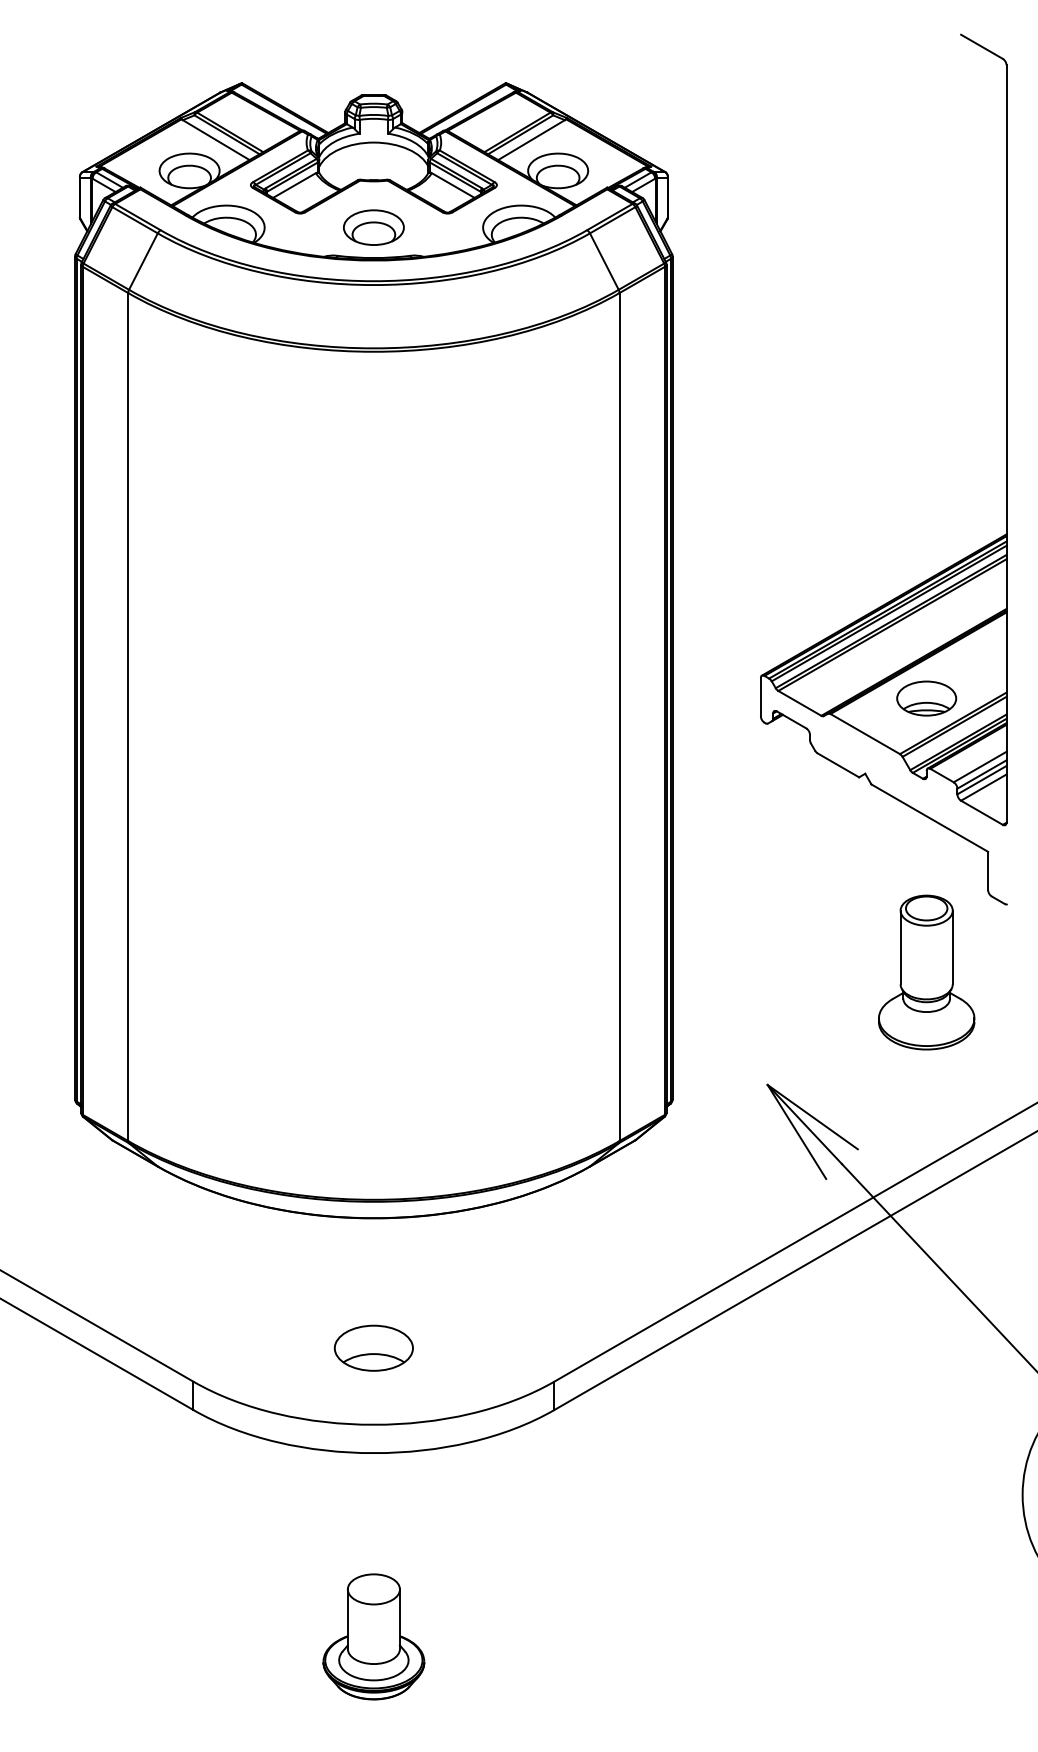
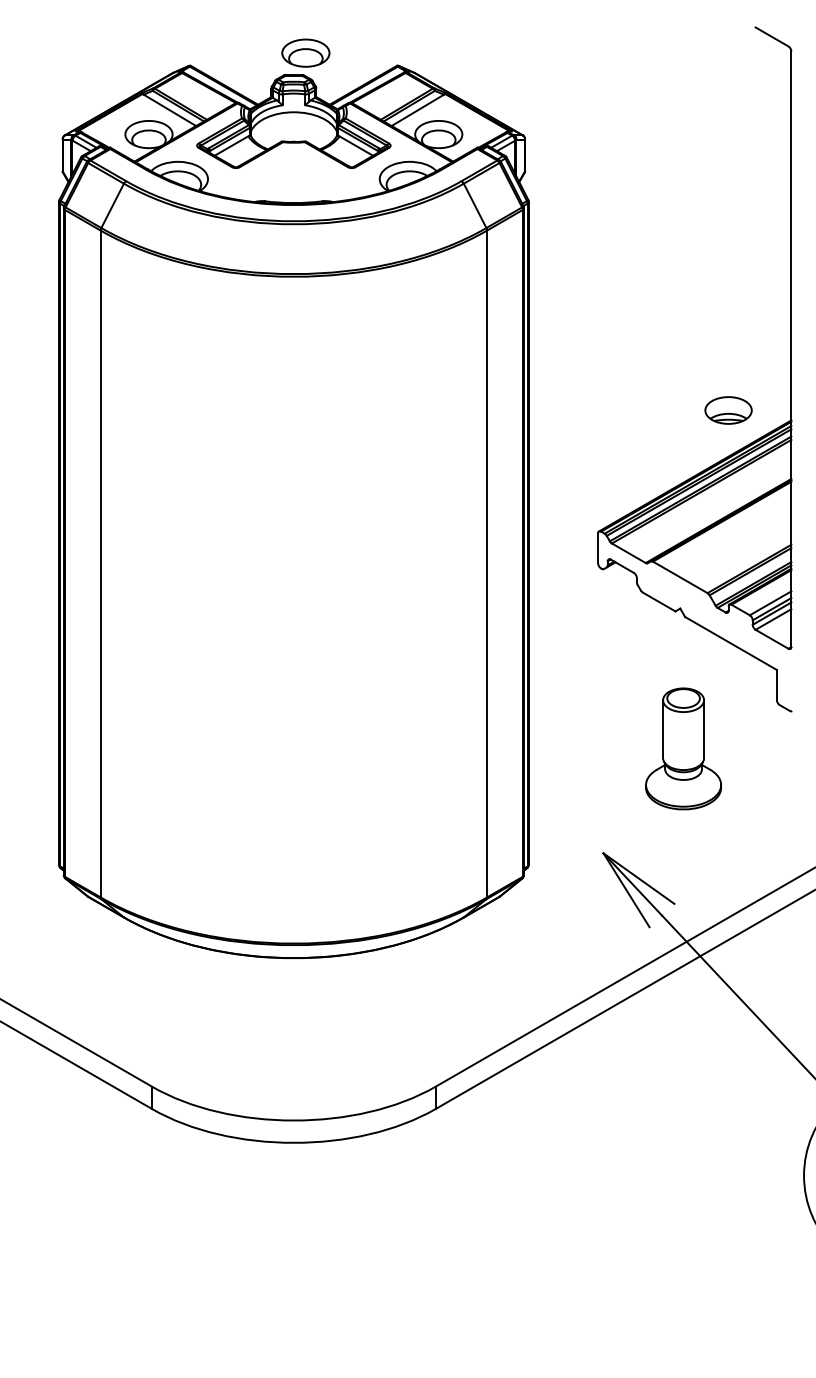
part: (373, 226) -> (305, 52), moved
part: (926, 698) -> (728, 410), moved
part: (926, 972) -> (683, 748), moved
part: (373, 1347) -> (293, 1059), removed
part: (373, 1637) -> (293, 1287), removed

